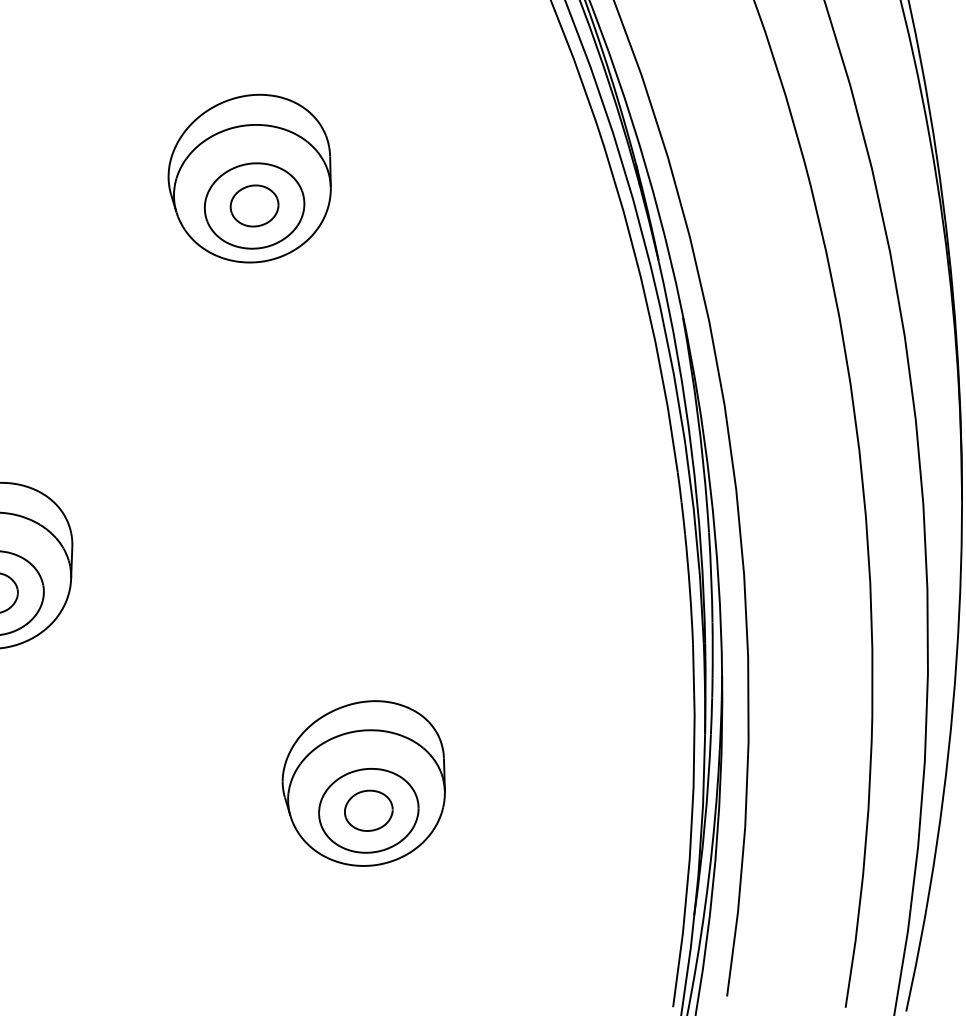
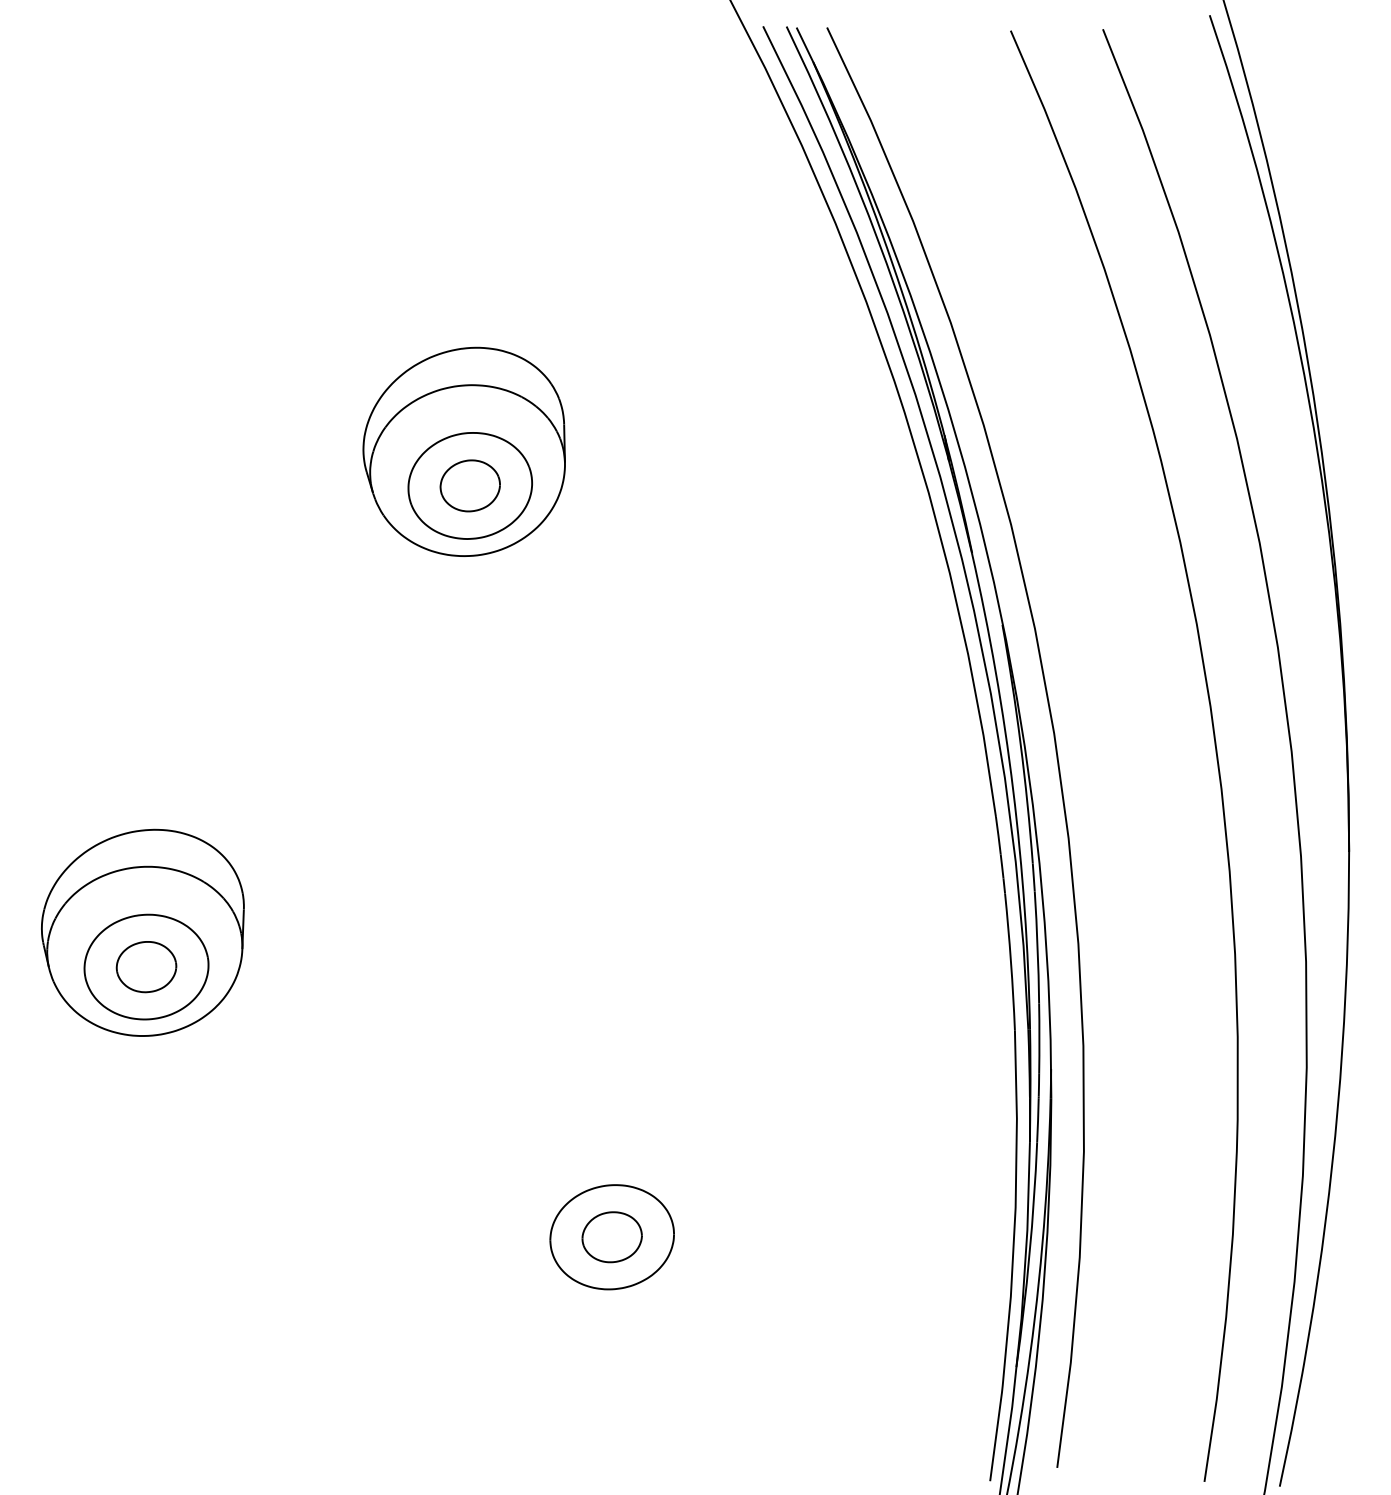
part: (363, 783) -> (605, 1203), removed

